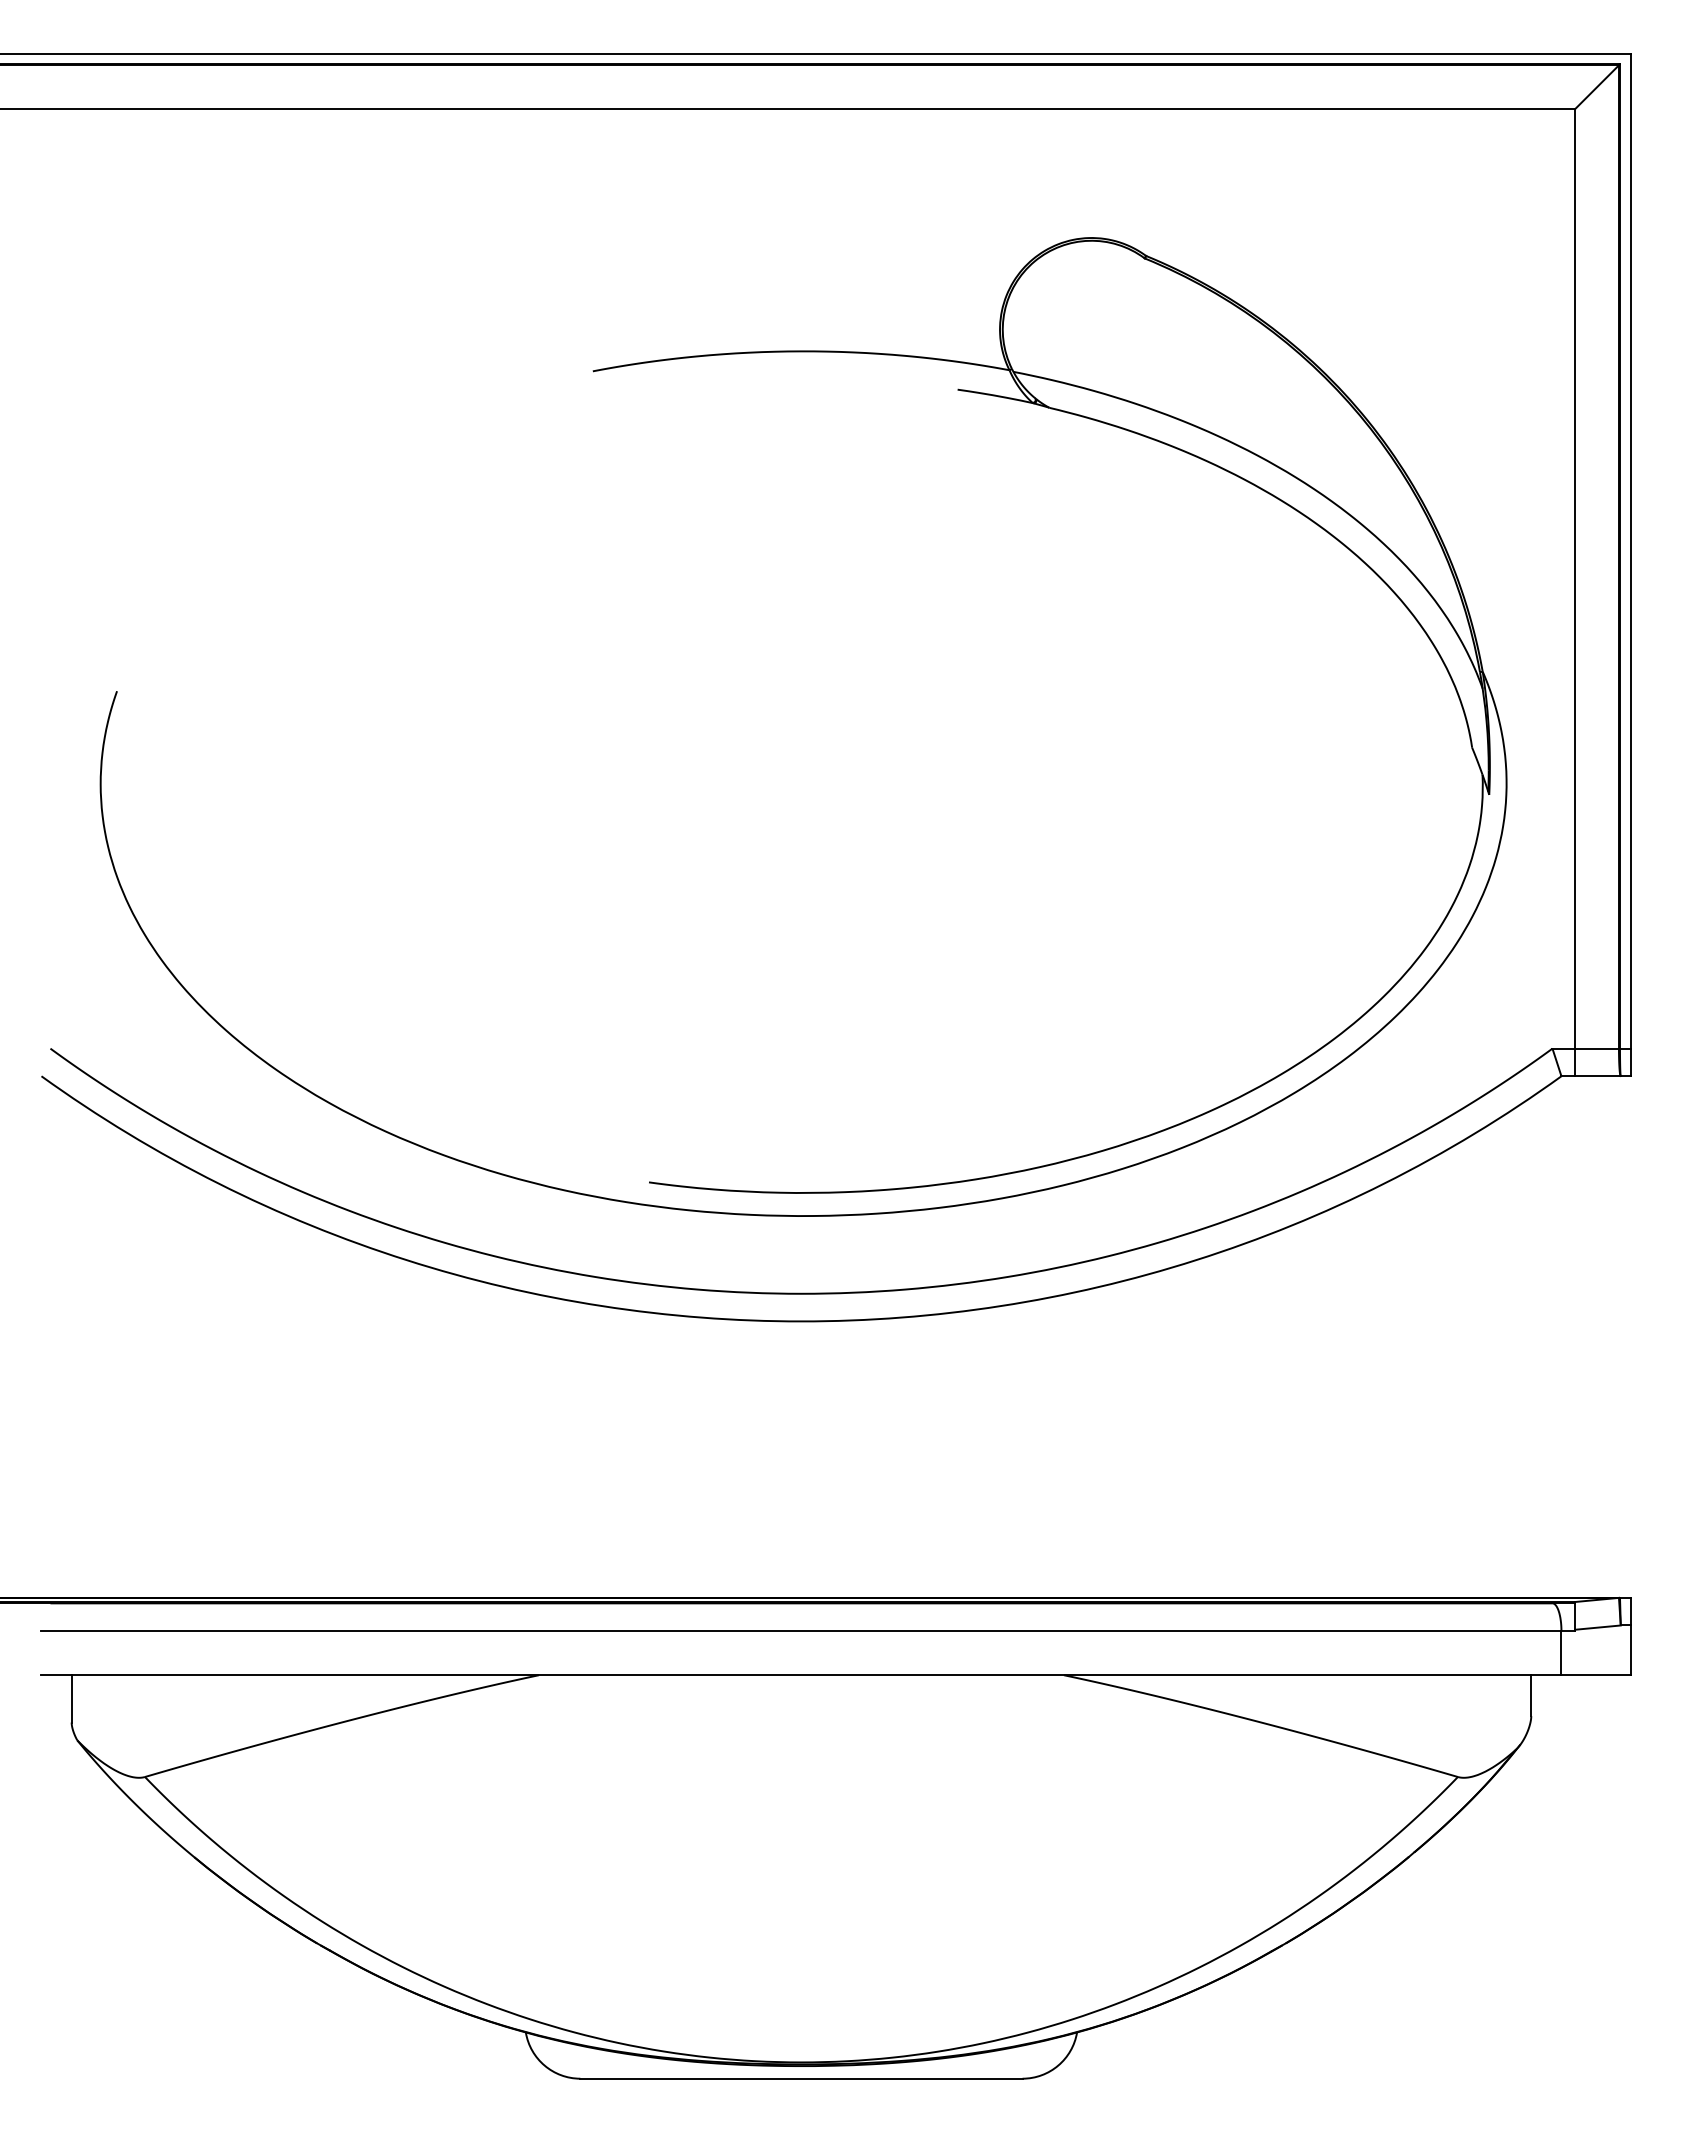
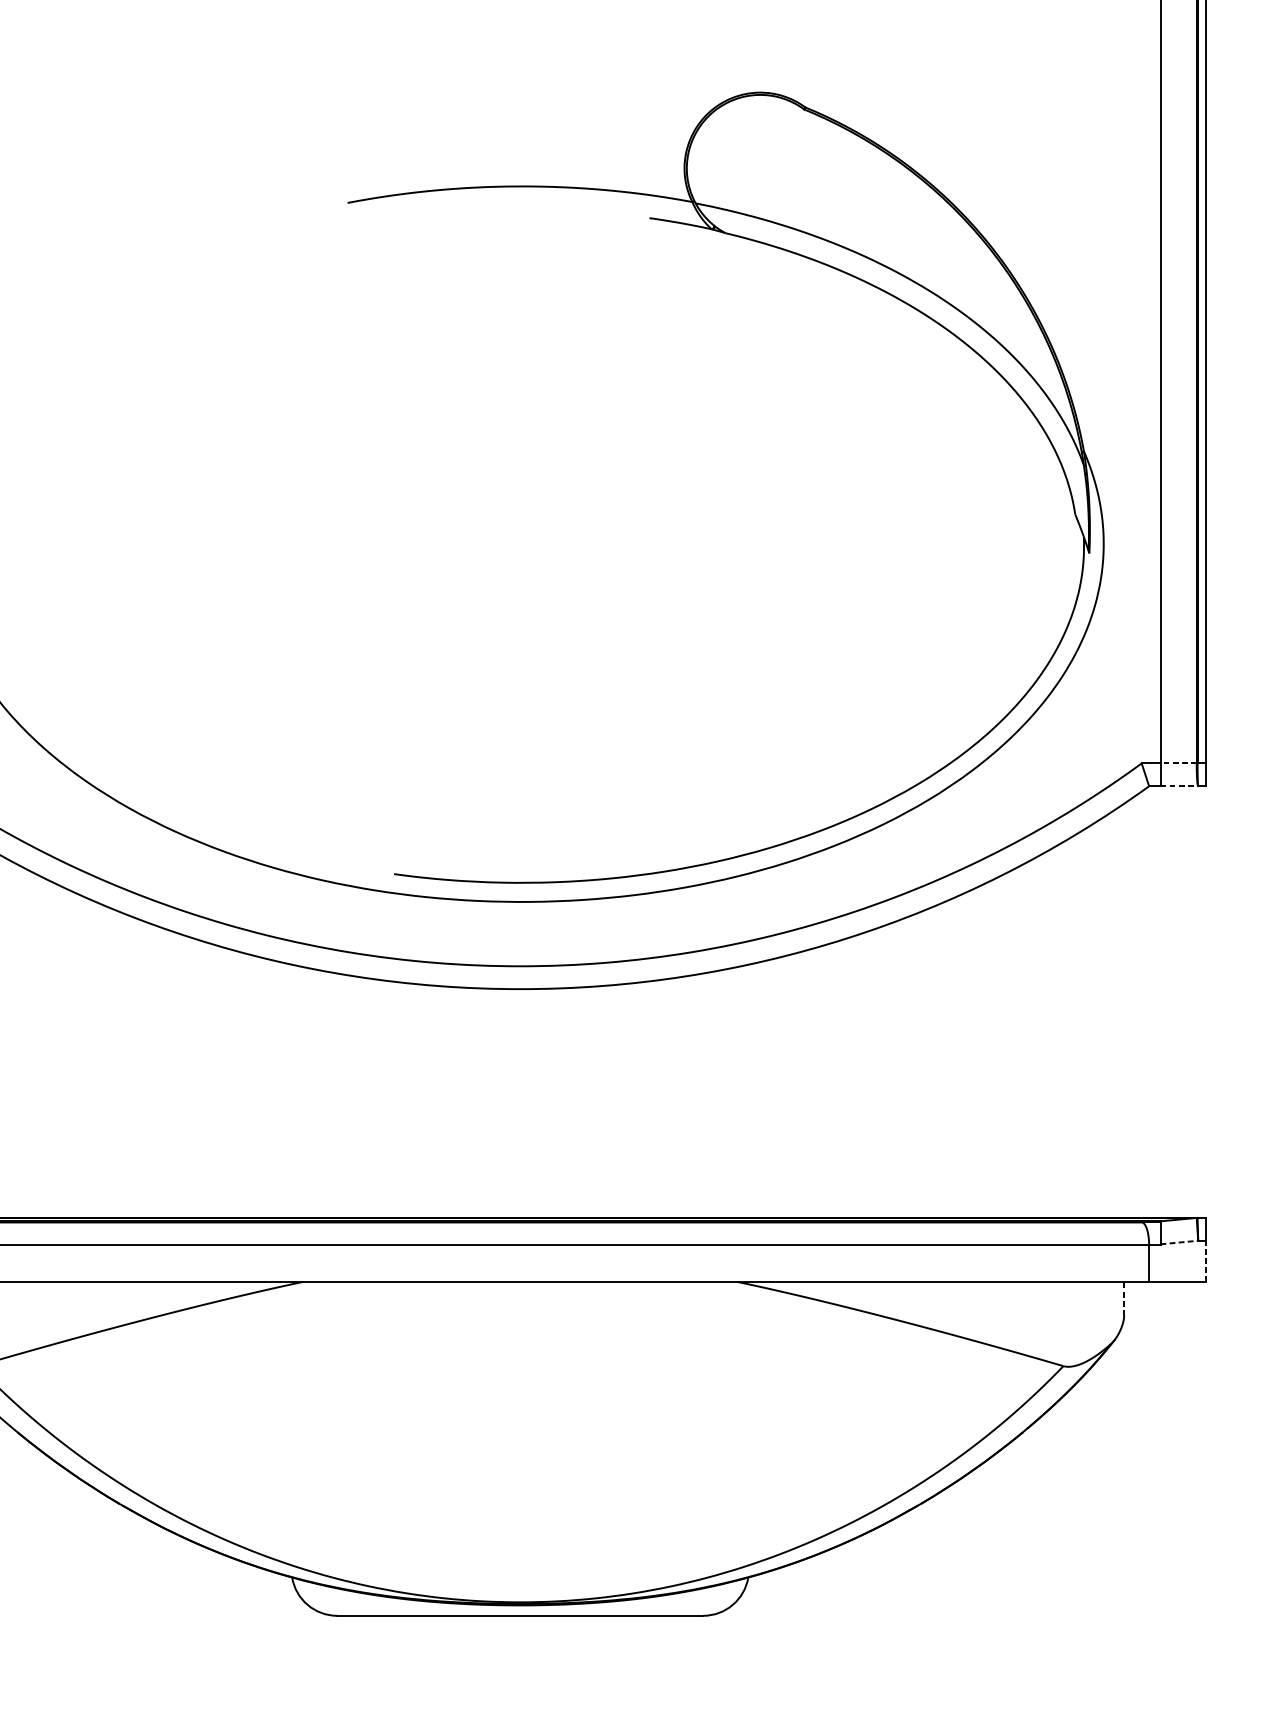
line: (1597, 1048) -> (1178, 763), solid -> dashed
line: (1598, 1076) -> (1179, 786), solid -> dashed
line: (1598, 1627) -> (1179, 1242), solid -> dashed
line: (1630, 1650) -> (1206, 1261), solid -> dashed
line: (1531, 1695) -> (1124, 1298), solid -> dashed

